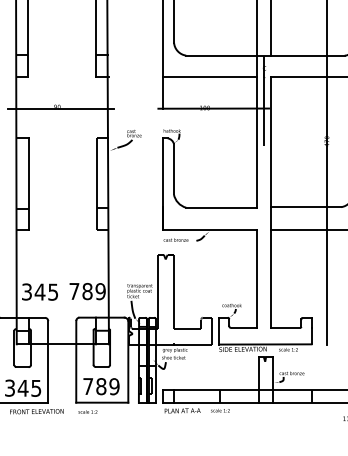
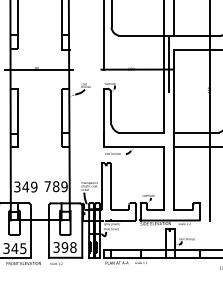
line: (209, 77) -> (134, 49), removed
text: (53, 291) -> (34, 186), 345 -> 349
text: (100, 386) -> (64, 247), 789 -> 398

